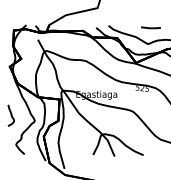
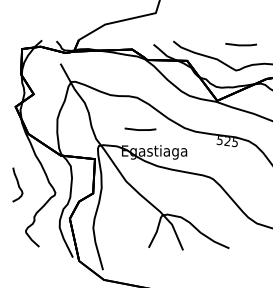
line: (87, 80) -> (139, 128), added

